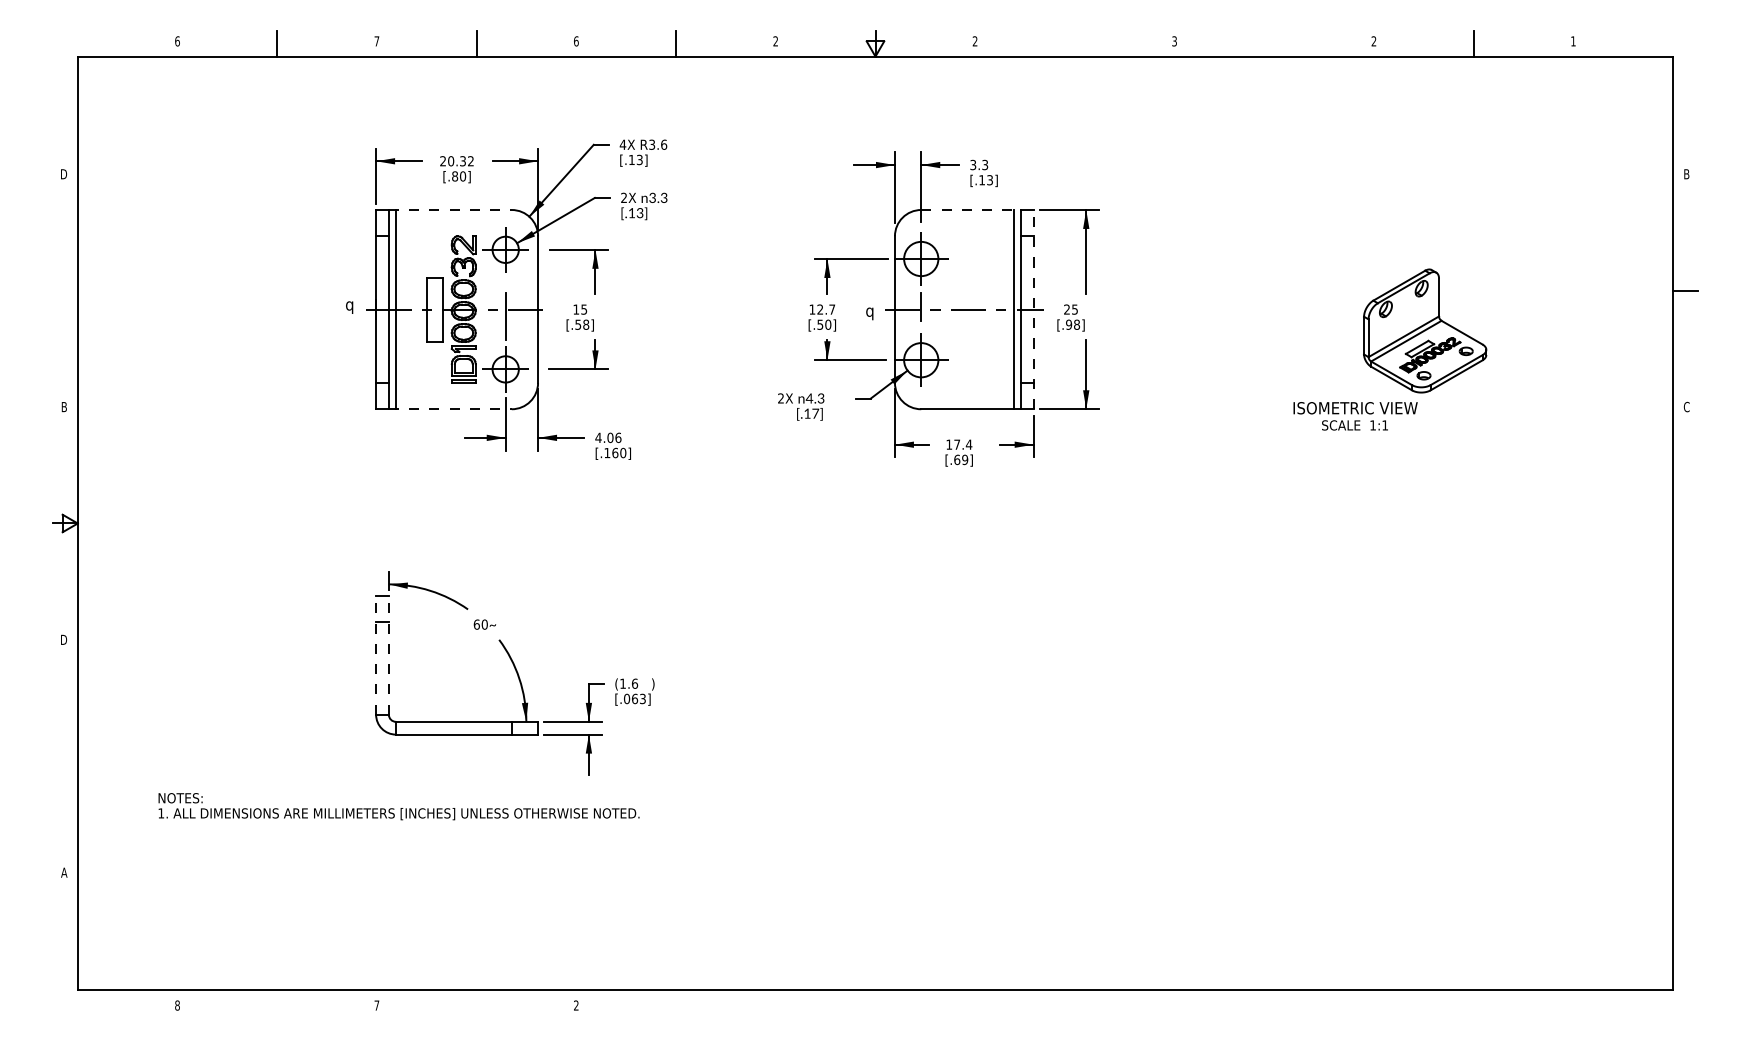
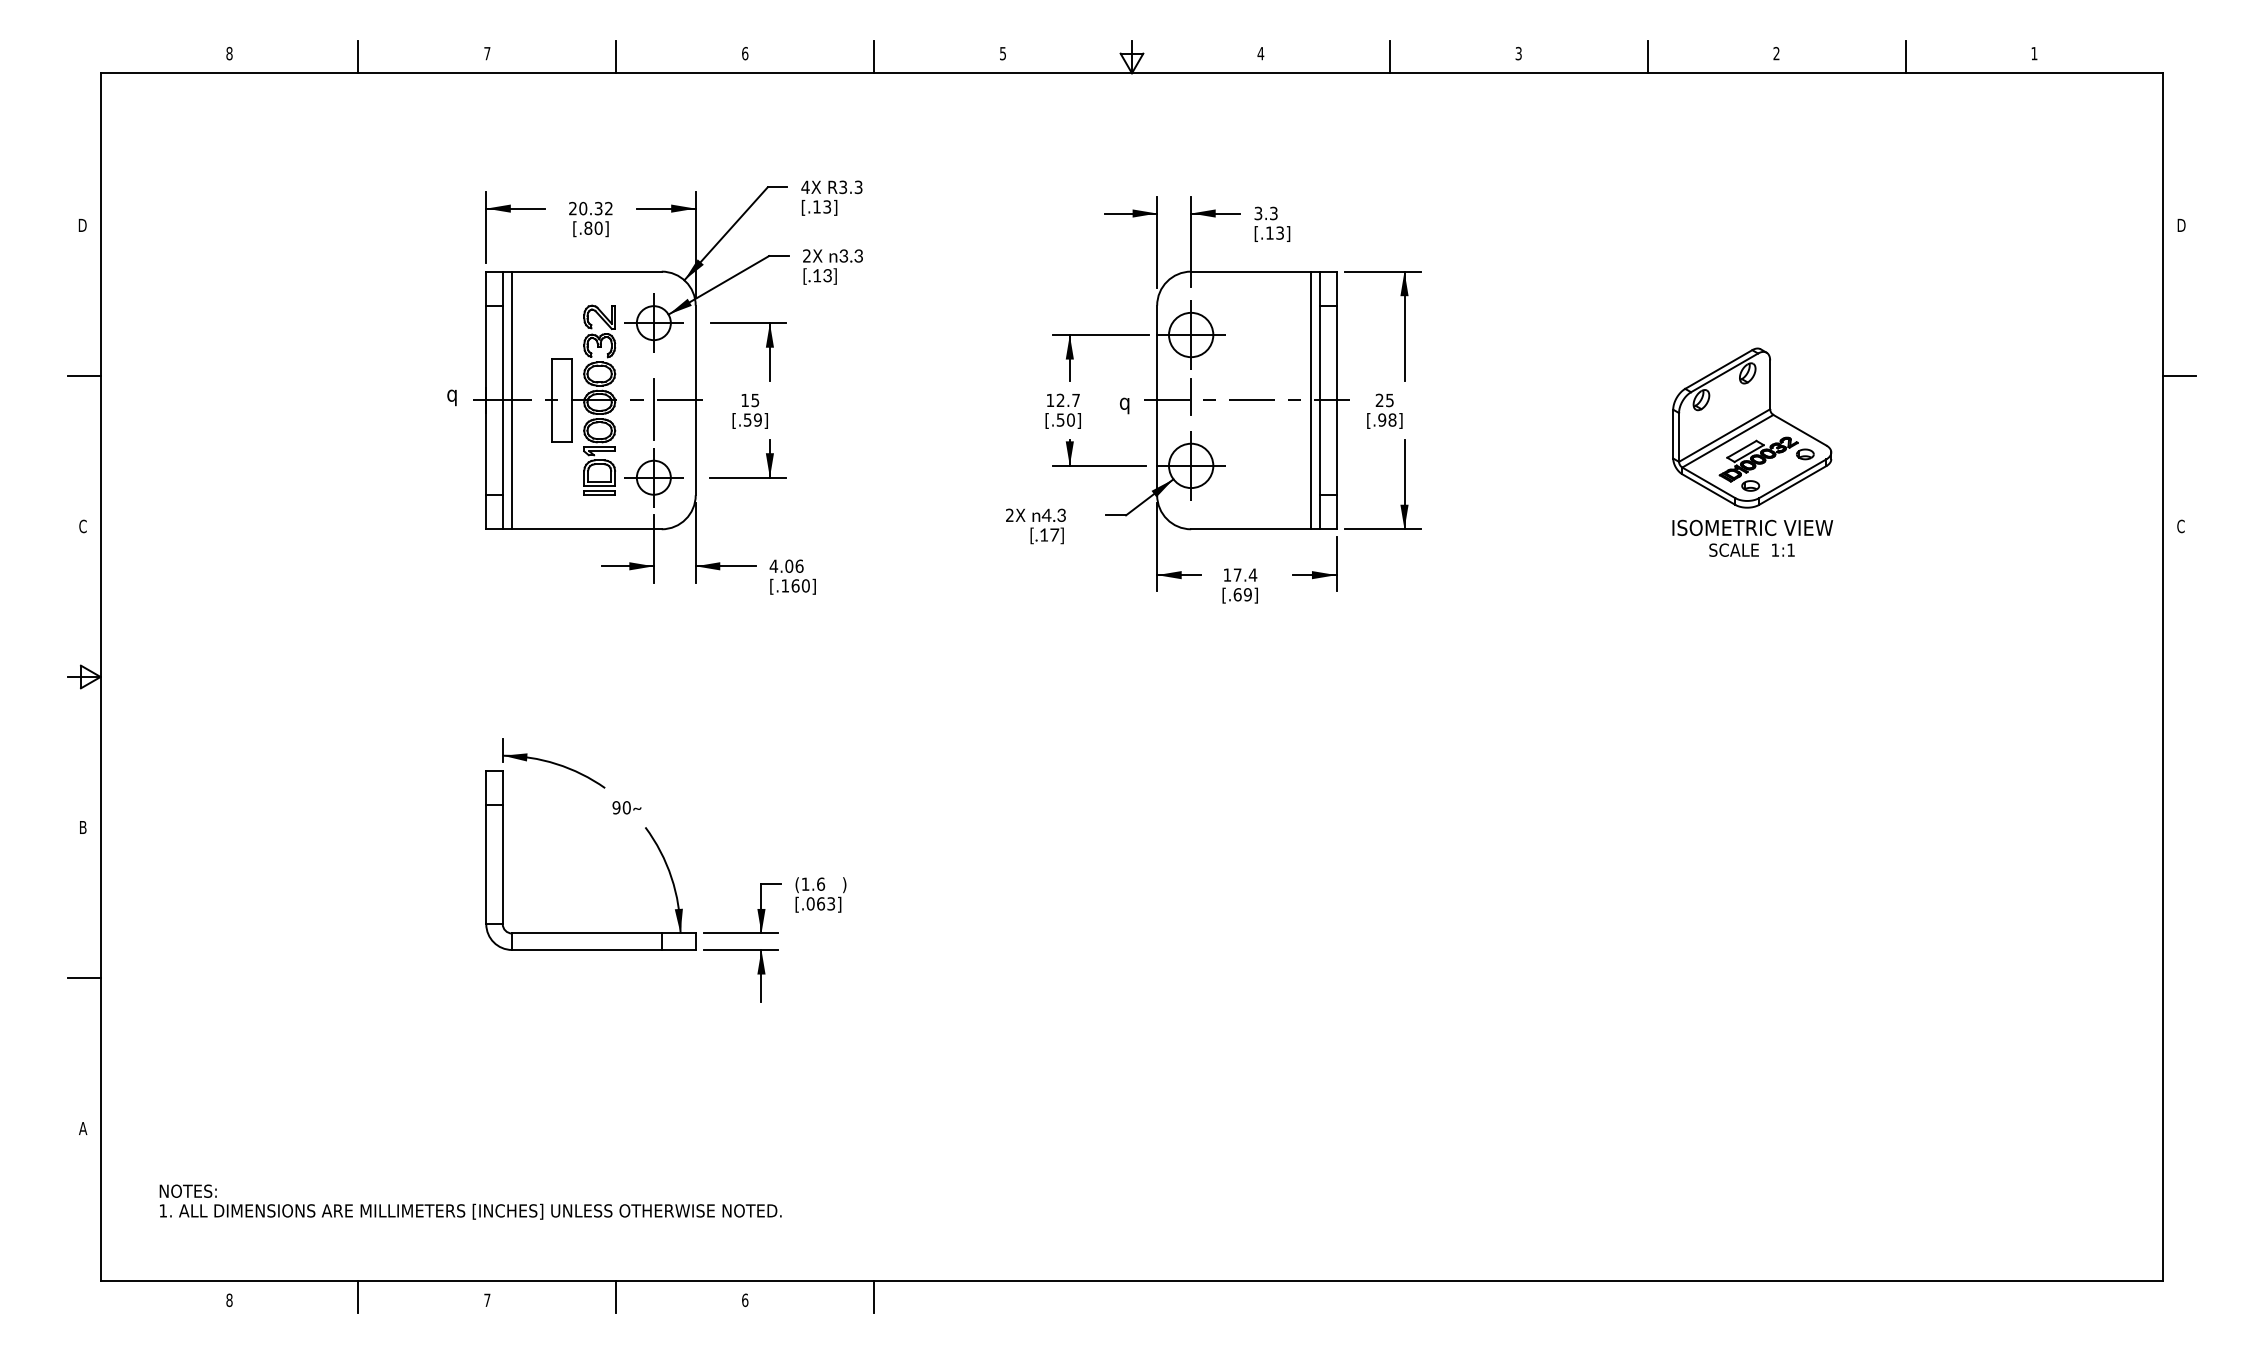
text: (177, 41) -> (229, 53), 6 -> 8
text: (775, 41) -> (1002, 53), 2 -> 5
text: (974, 41) -> (1260, 53), 2 -> 4
line: (1074, 43) -> (1389, 56), added
line: (1274, 43) -> (1647, 56), added
text: (664, 144) -> (859, 186), R3.6 -> R3.3
text: (1687, 174) -> (2181, 225), B -> D
line: (450, 210) -> (582, 272), dashed -> solid
line: (971, 210) -> (1256, 272), dashed -> solid
line: (64, 290) -> (83, 375), added
line: (1033, 309) -> (1336, 400), dashed -> solid
text: (586, 324) -> (758, 419), [.58] -> [.59]
part: (1425, 330) -> (1752, 427), moved
text: (64, 406) -> (83, 525), B -> C
line: (450, 409) -> (582, 529), dashed -> solid
text: (476, 624) -> (616, 807), 60 -> 90
text: (64, 639) -> (83, 826), D -> B
line: (376, 654) -> (486, 846), dashed -> solid
line: (388, 654) -> (502, 846), dashed -> solid
line: (64, 756) -> (83, 978), added
text: (398, 806) -> (469, 1201), moved
line: (277, 1002) -> (358, 1296), added
line: (476, 1002) -> (616, 1296), added
line: (676, 1002) -> (874, 1296), added
text: (576, 1005) -> (745, 1300), 2 -> 6

